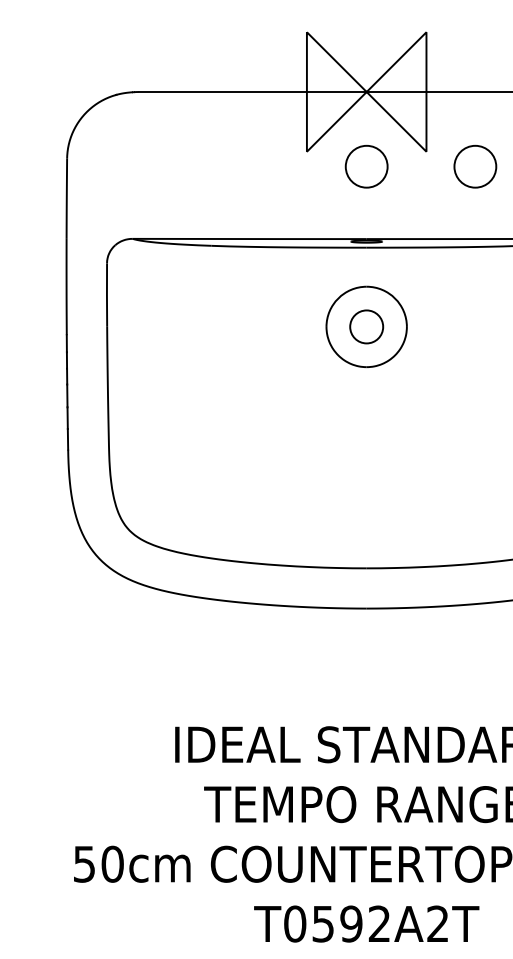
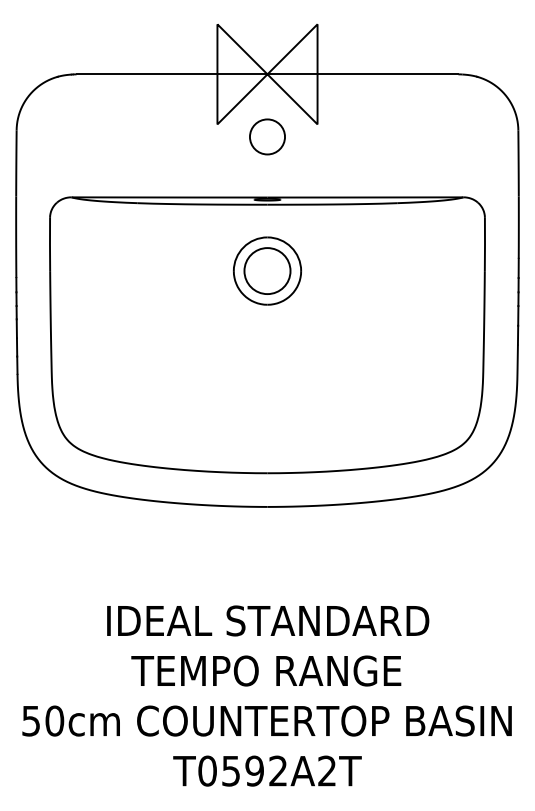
circle: (475, 166) -> (358, 136), removed
circle: (366, 327) -> (267, 271), size x1.67

